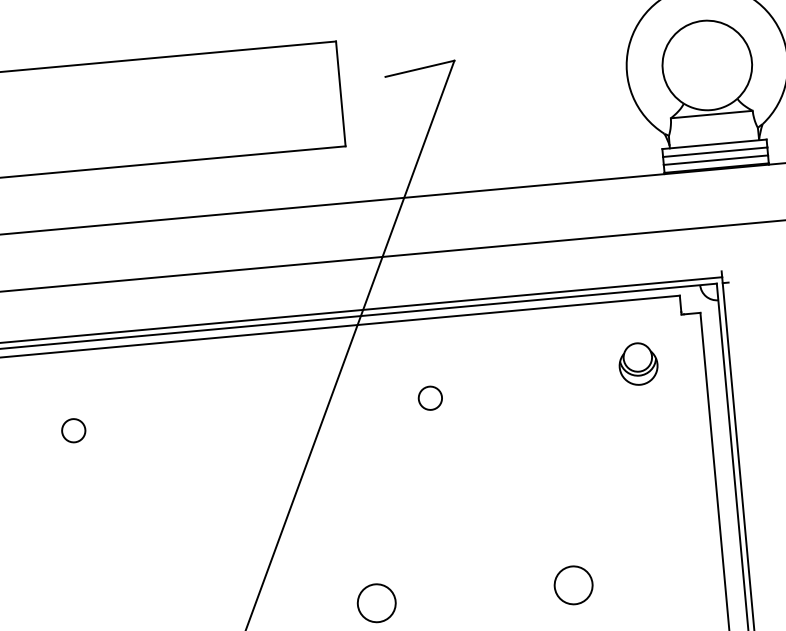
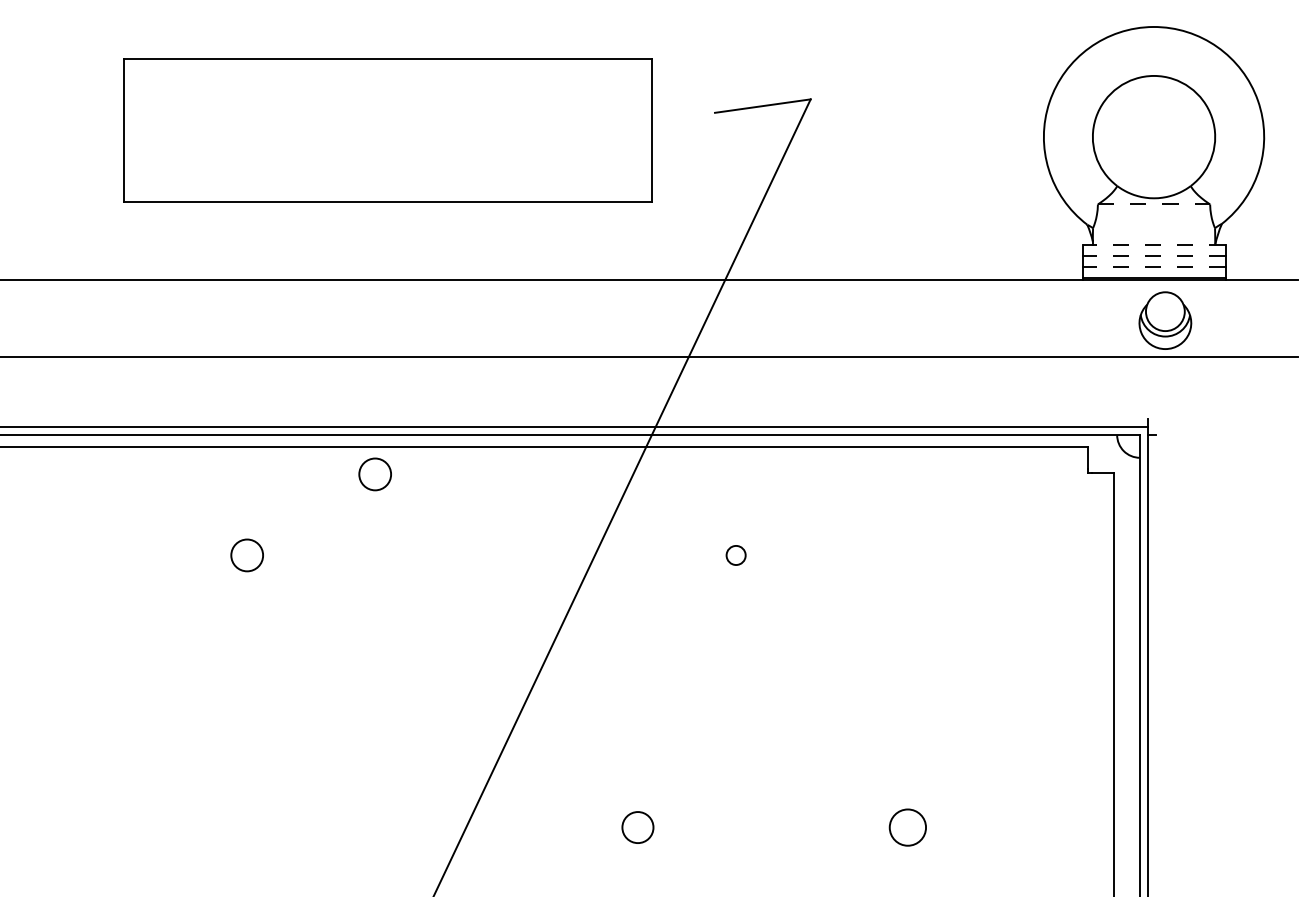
line: (712, 114) -> (1154, 204), solid -> dashed
line: (714, 144) -> (1153, 245), solid -> dashed
line: (714, 152) -> (1153, 256), solid -> dashed
line: (715, 159) -> (1153, 266), solid -> dashed
circle: (161, 363) -> (374, 474), added
part: (638, 363) -> (1165, 320), moved
circle: (429, 398) -> (735, 555), size x0.6
circle: (573, 585) -> (907, 827), size x0.7
circle: (376, 603) -> (637, 827), size x0.6

